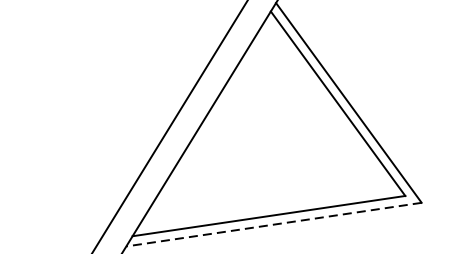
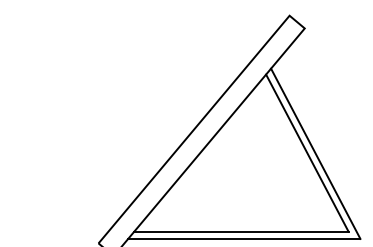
line: (272, 224) -> (243, 238), dashed -> solid

